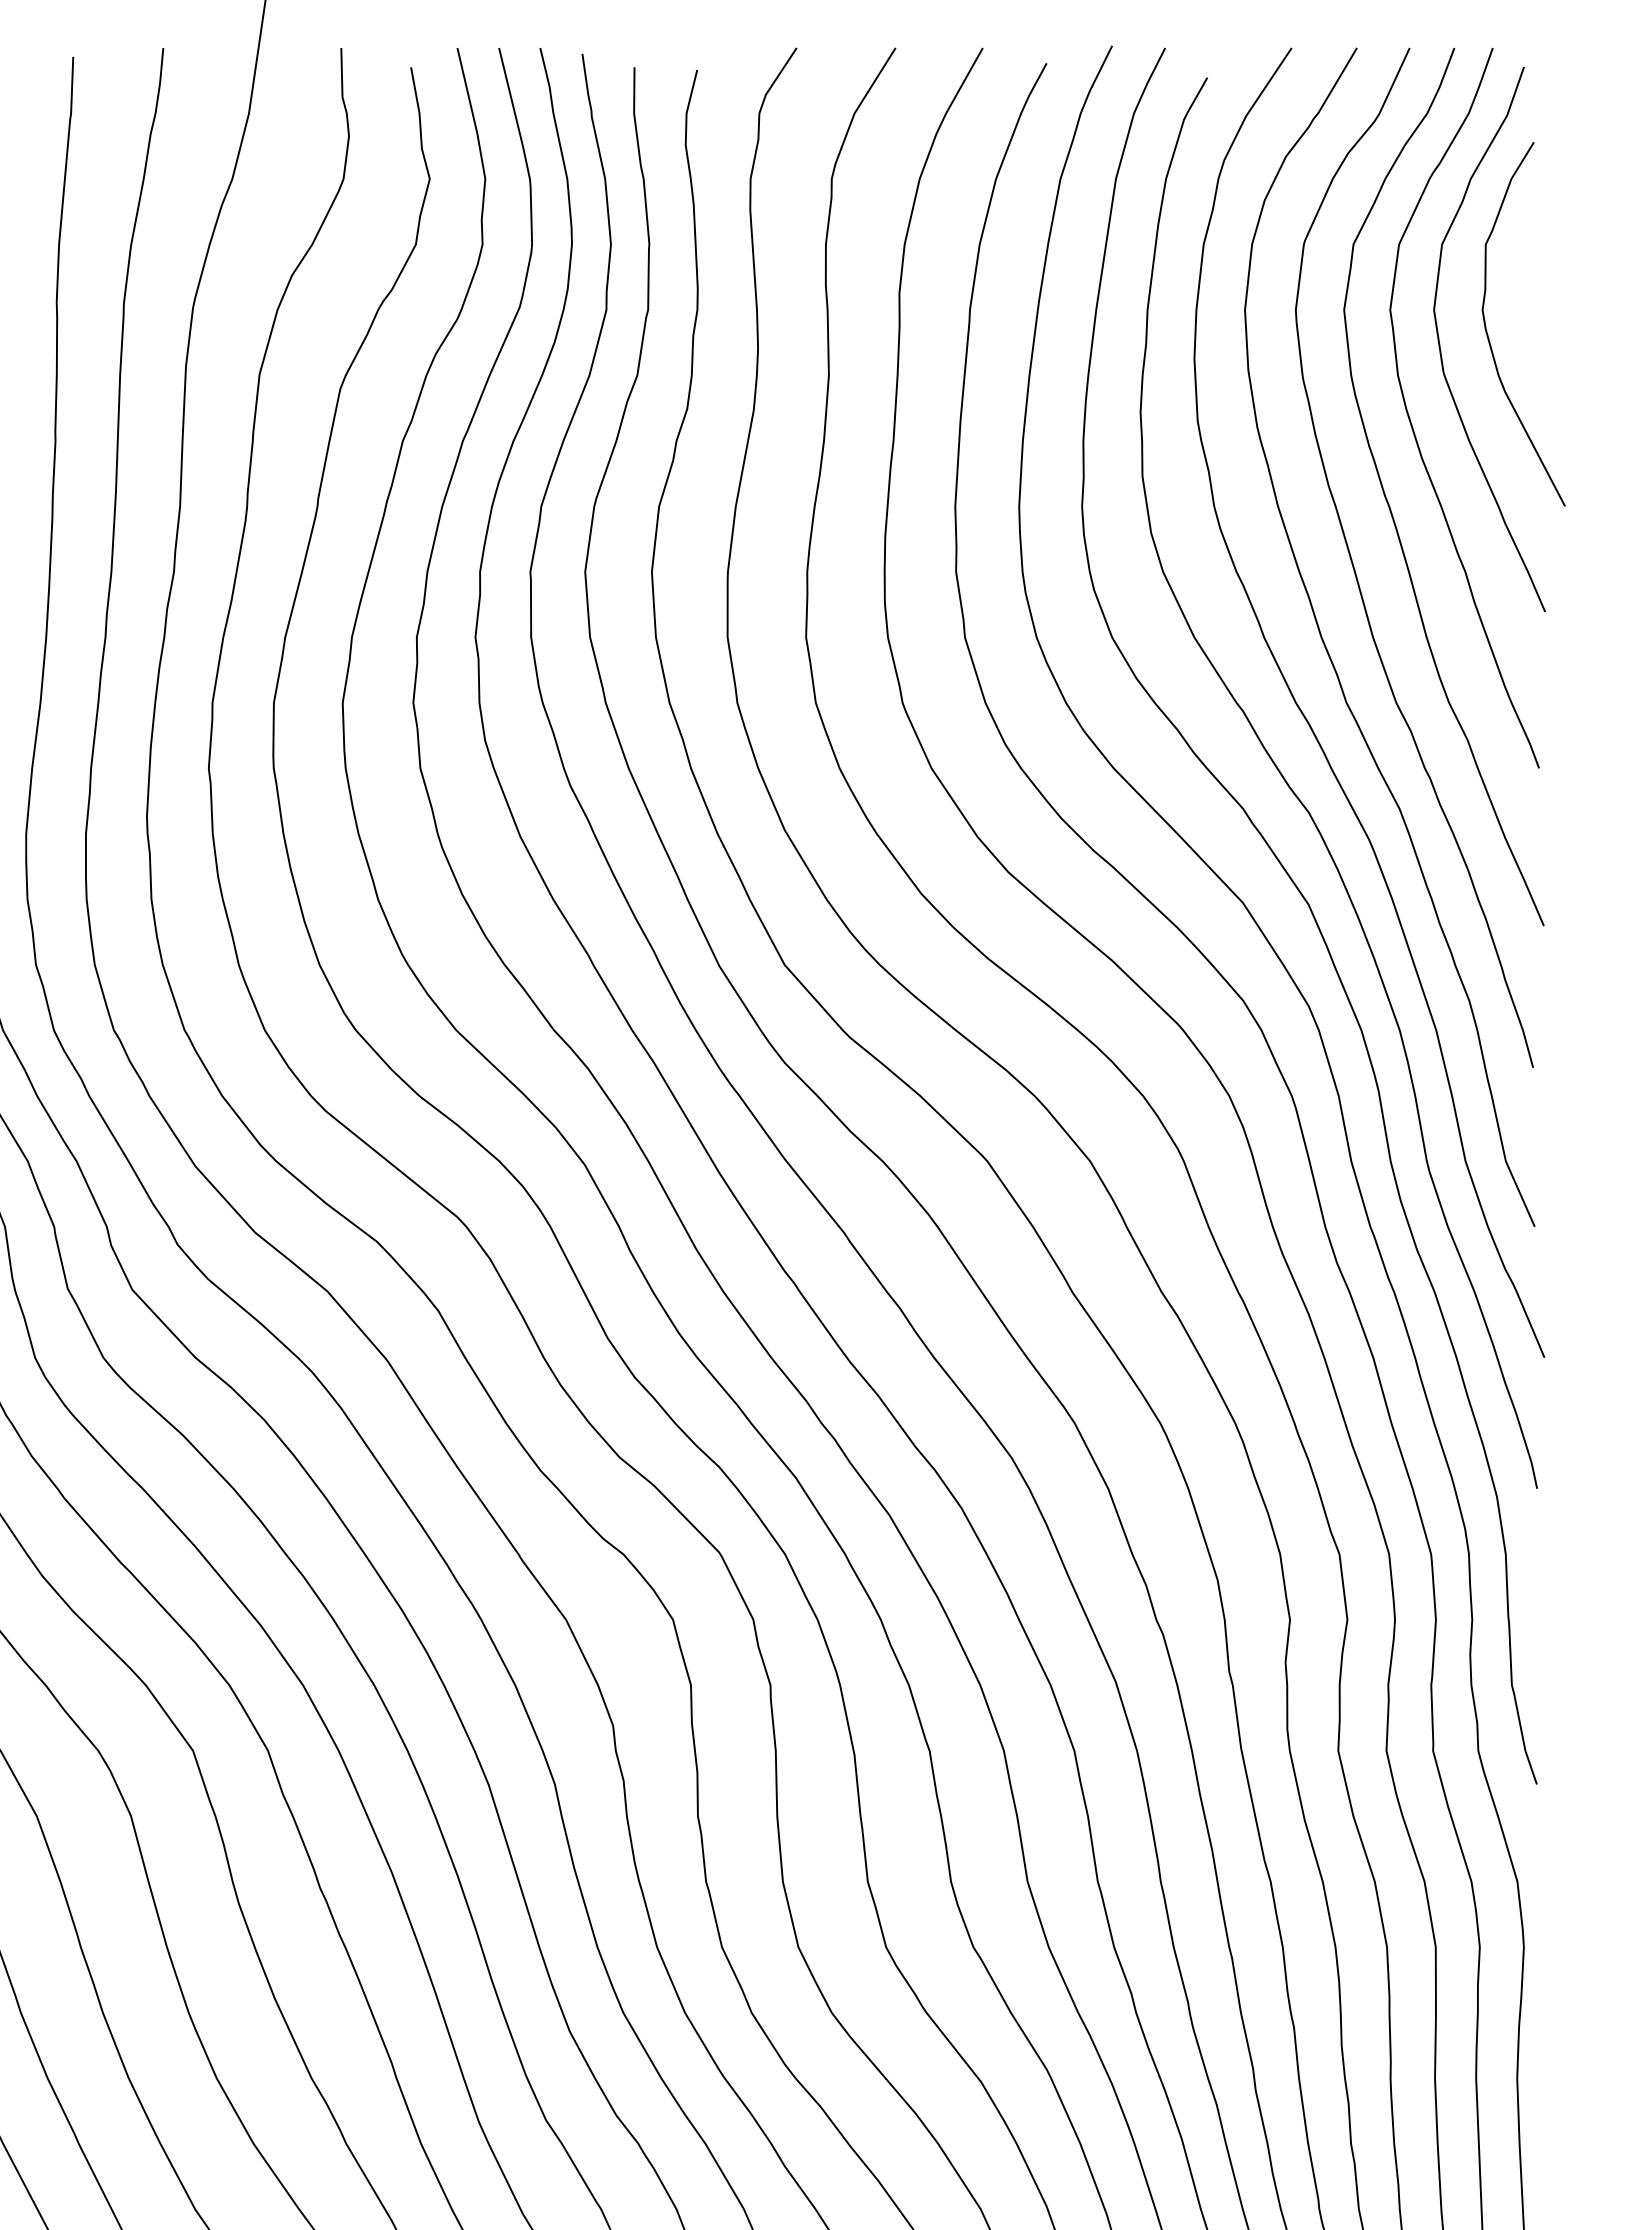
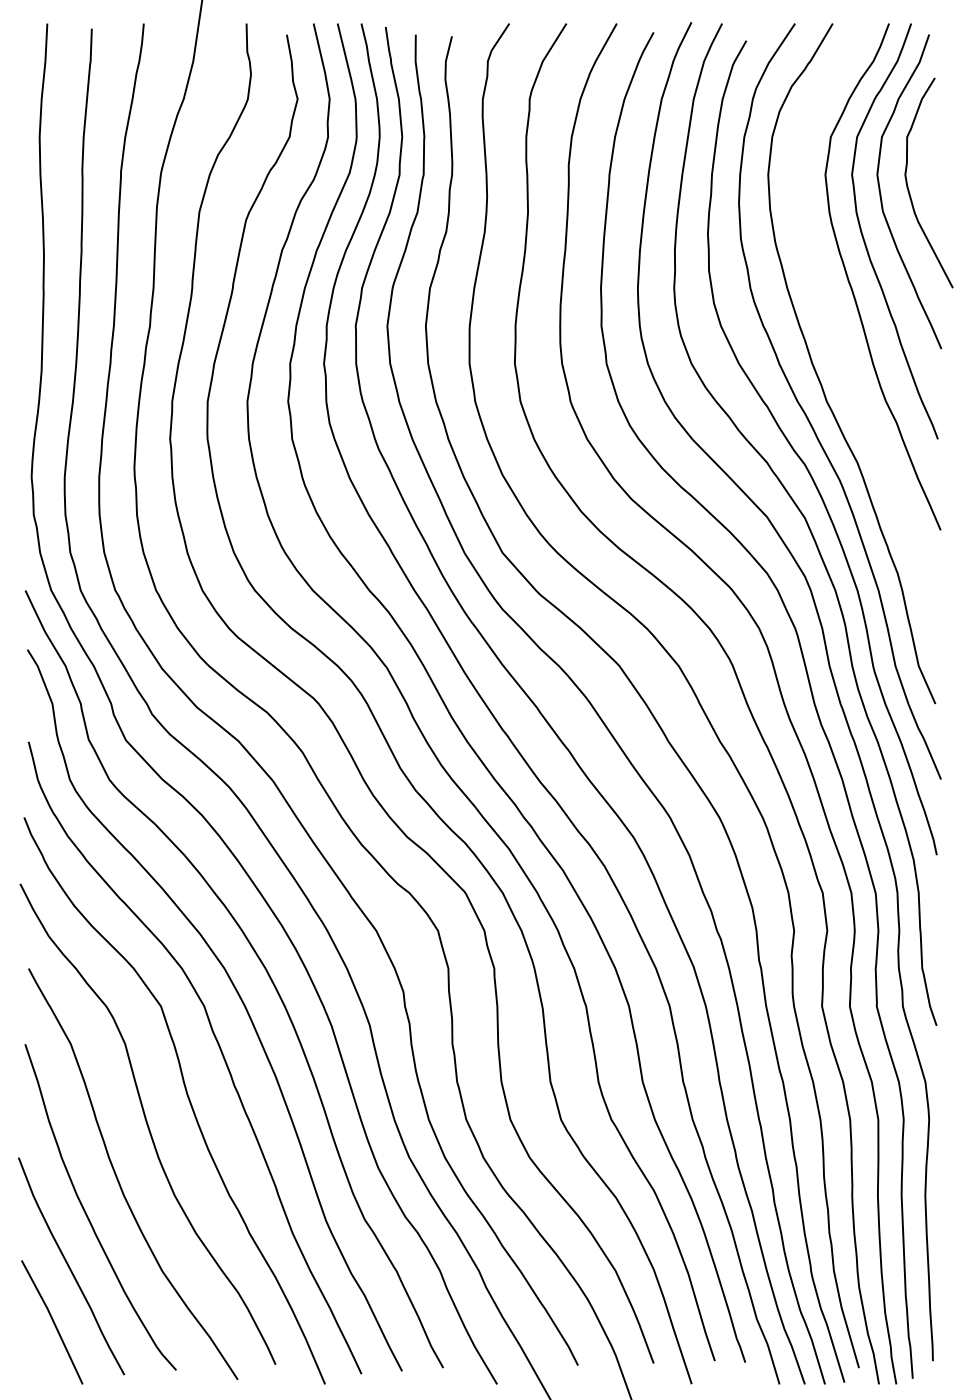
curve: (1356, 569) -> (832, 324), removed

